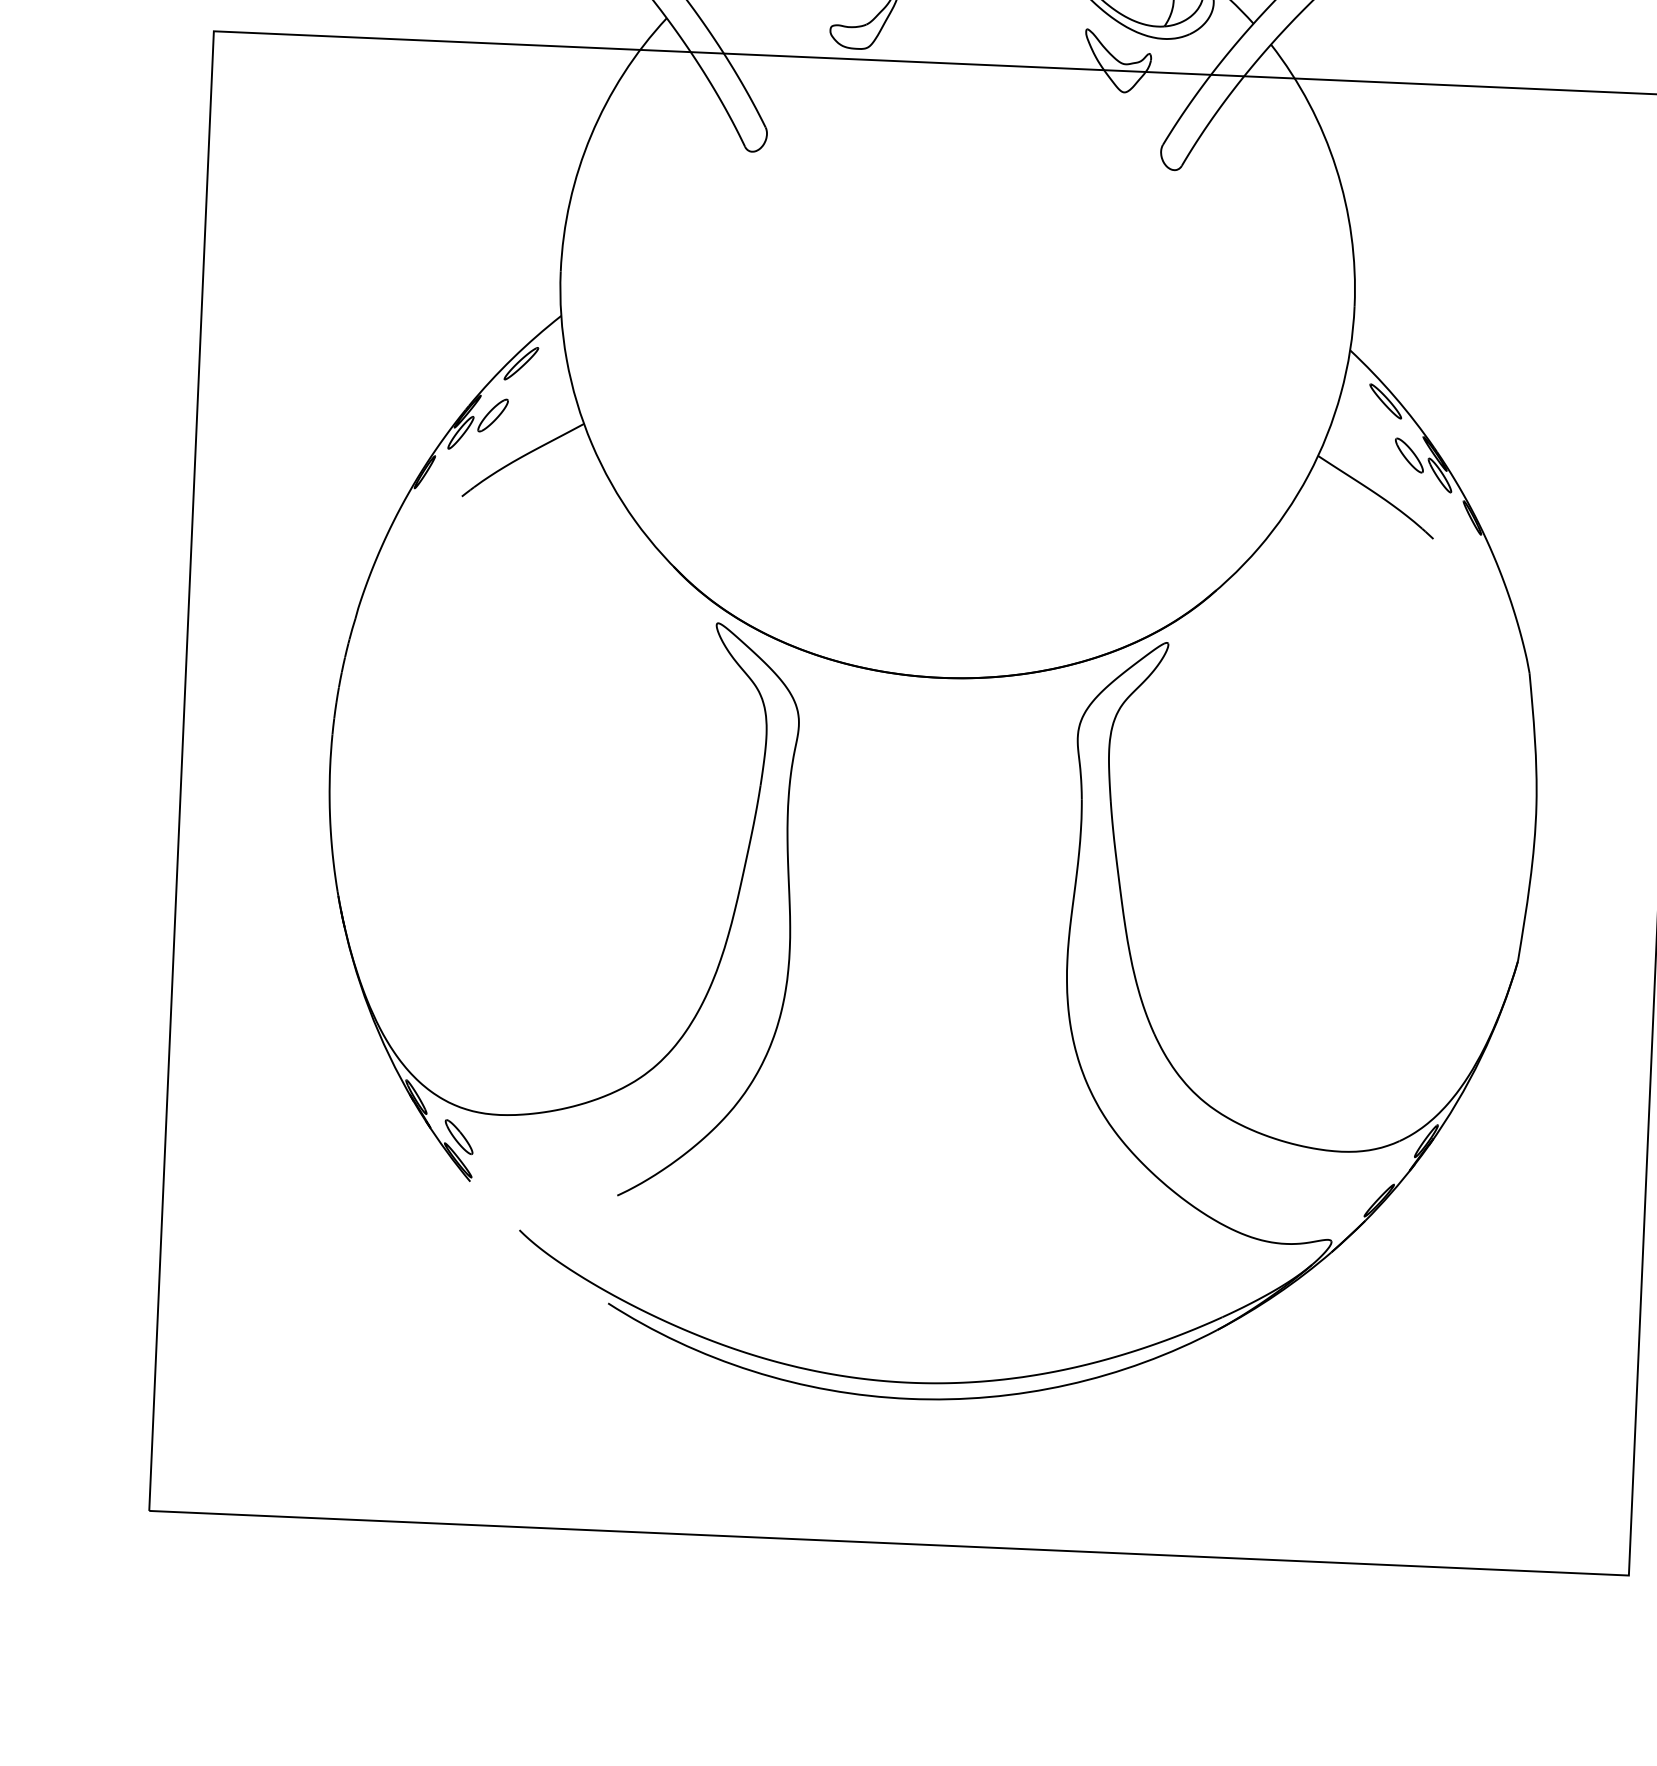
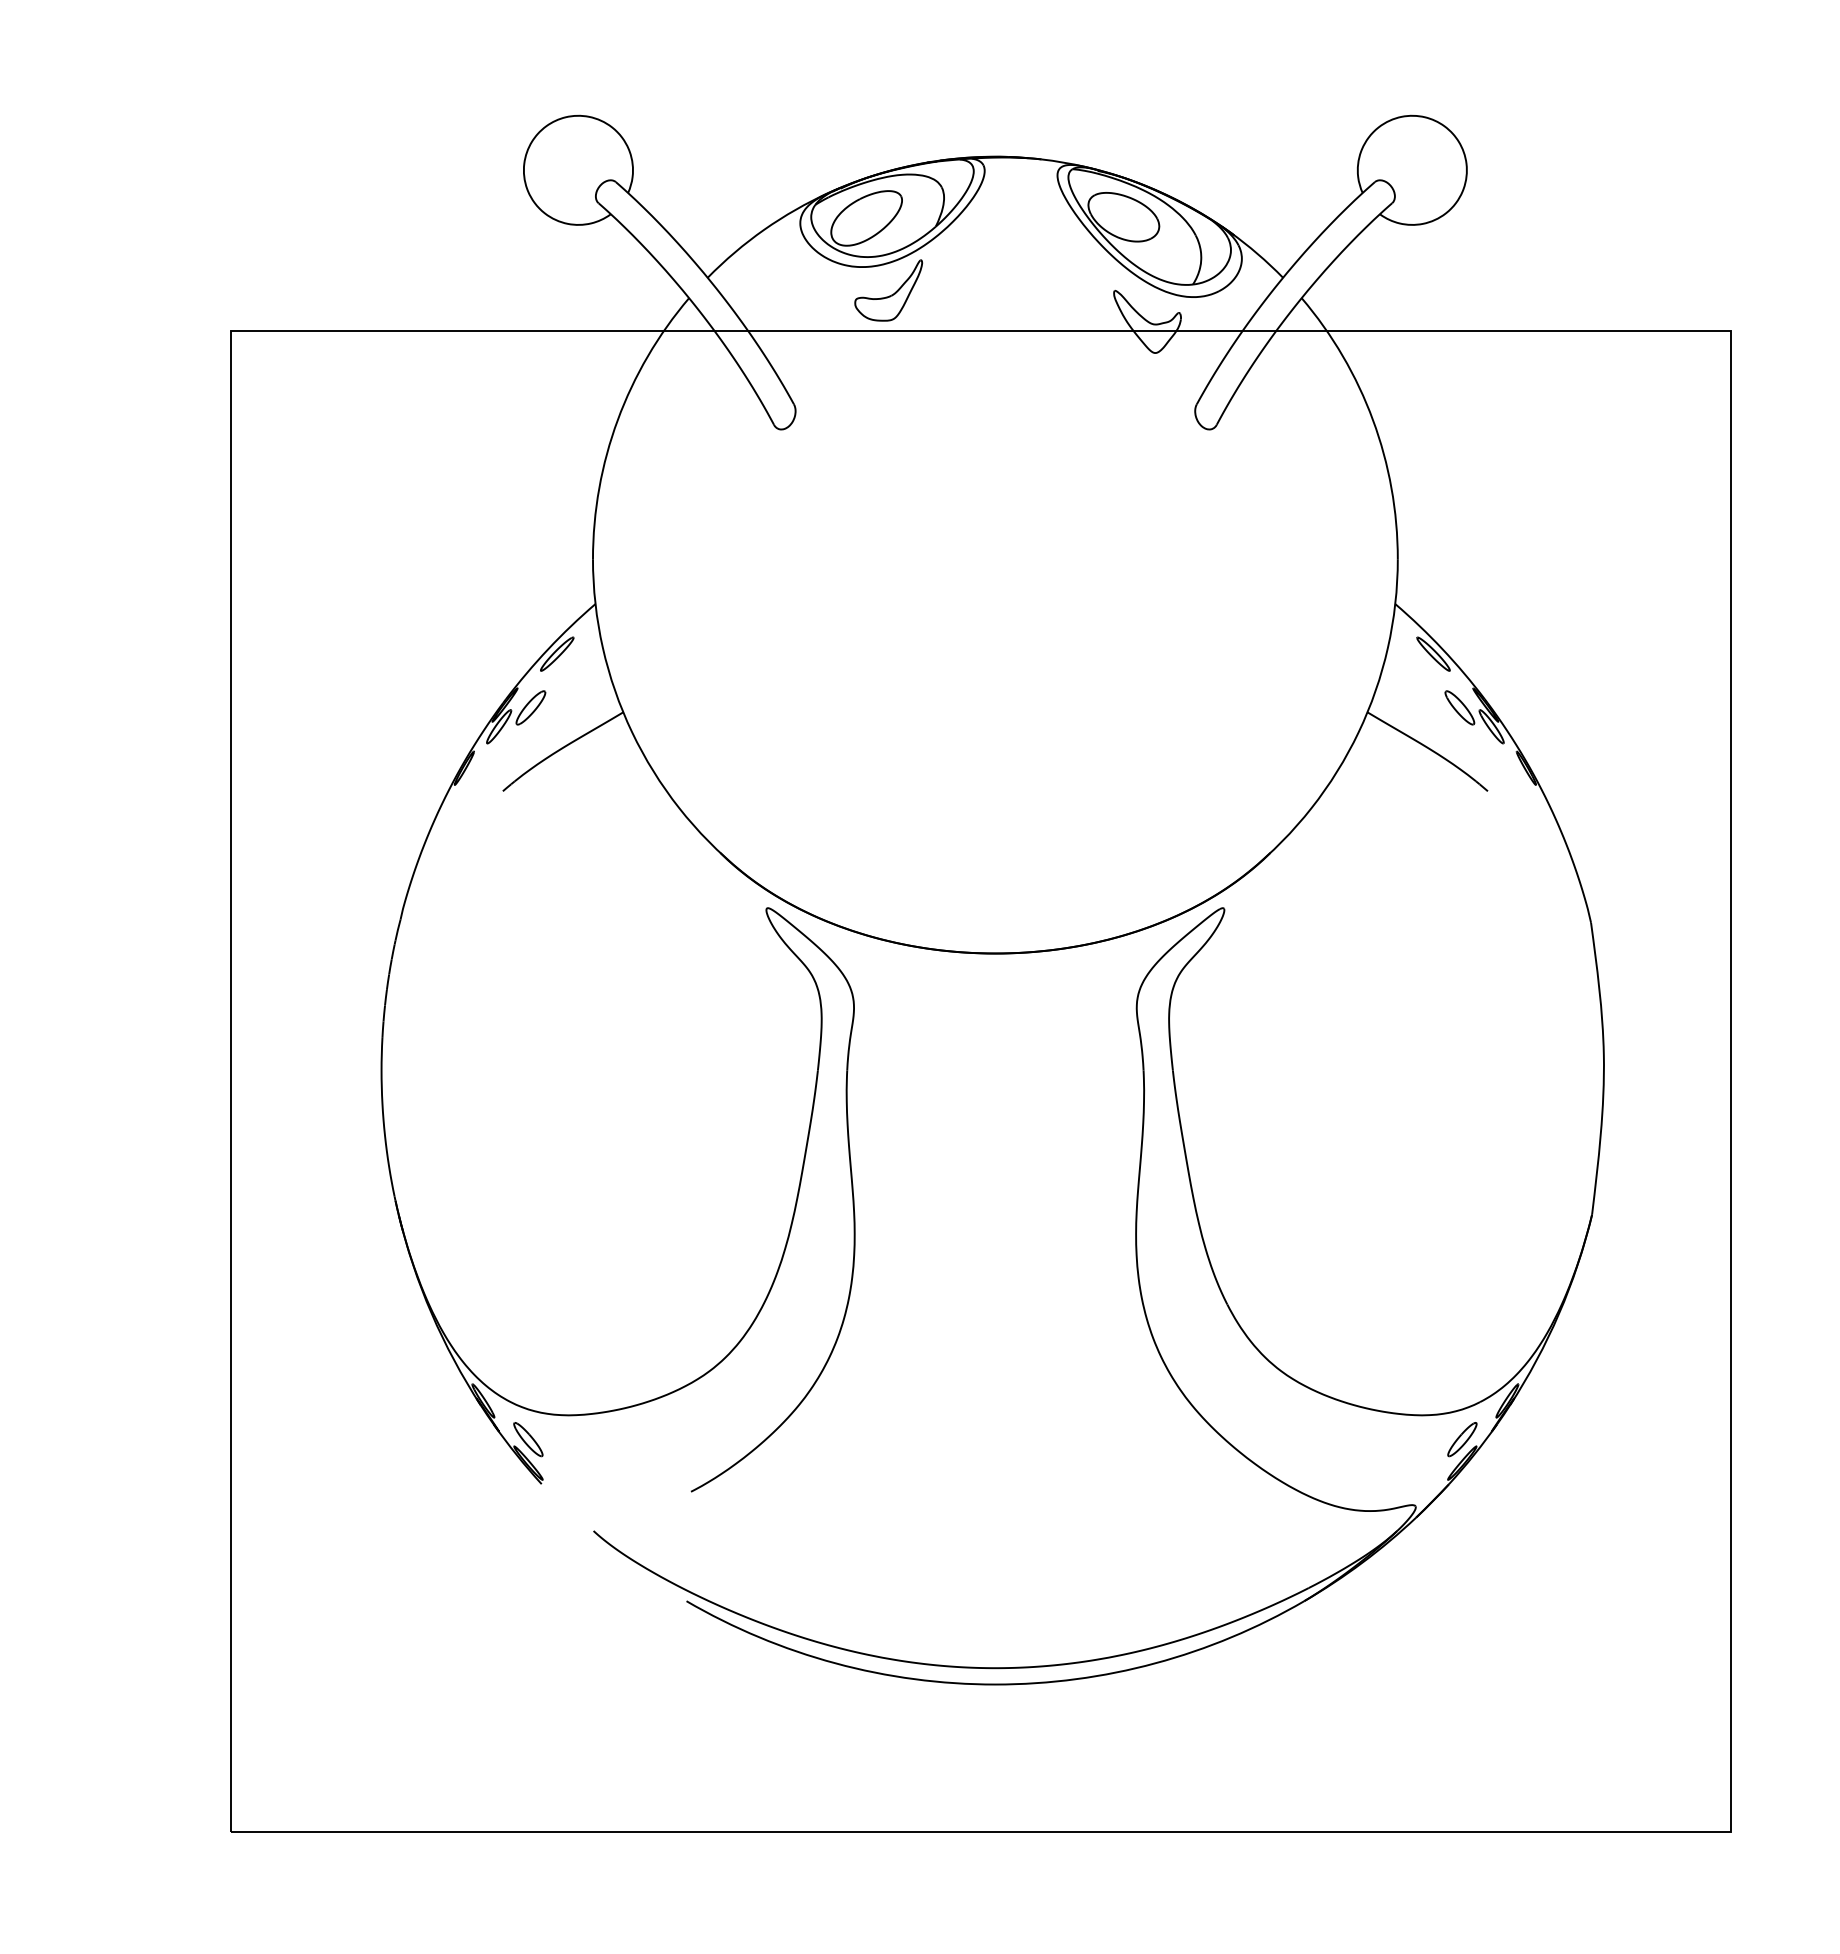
part: (1380, 1177) -> (1462, 1439), added

